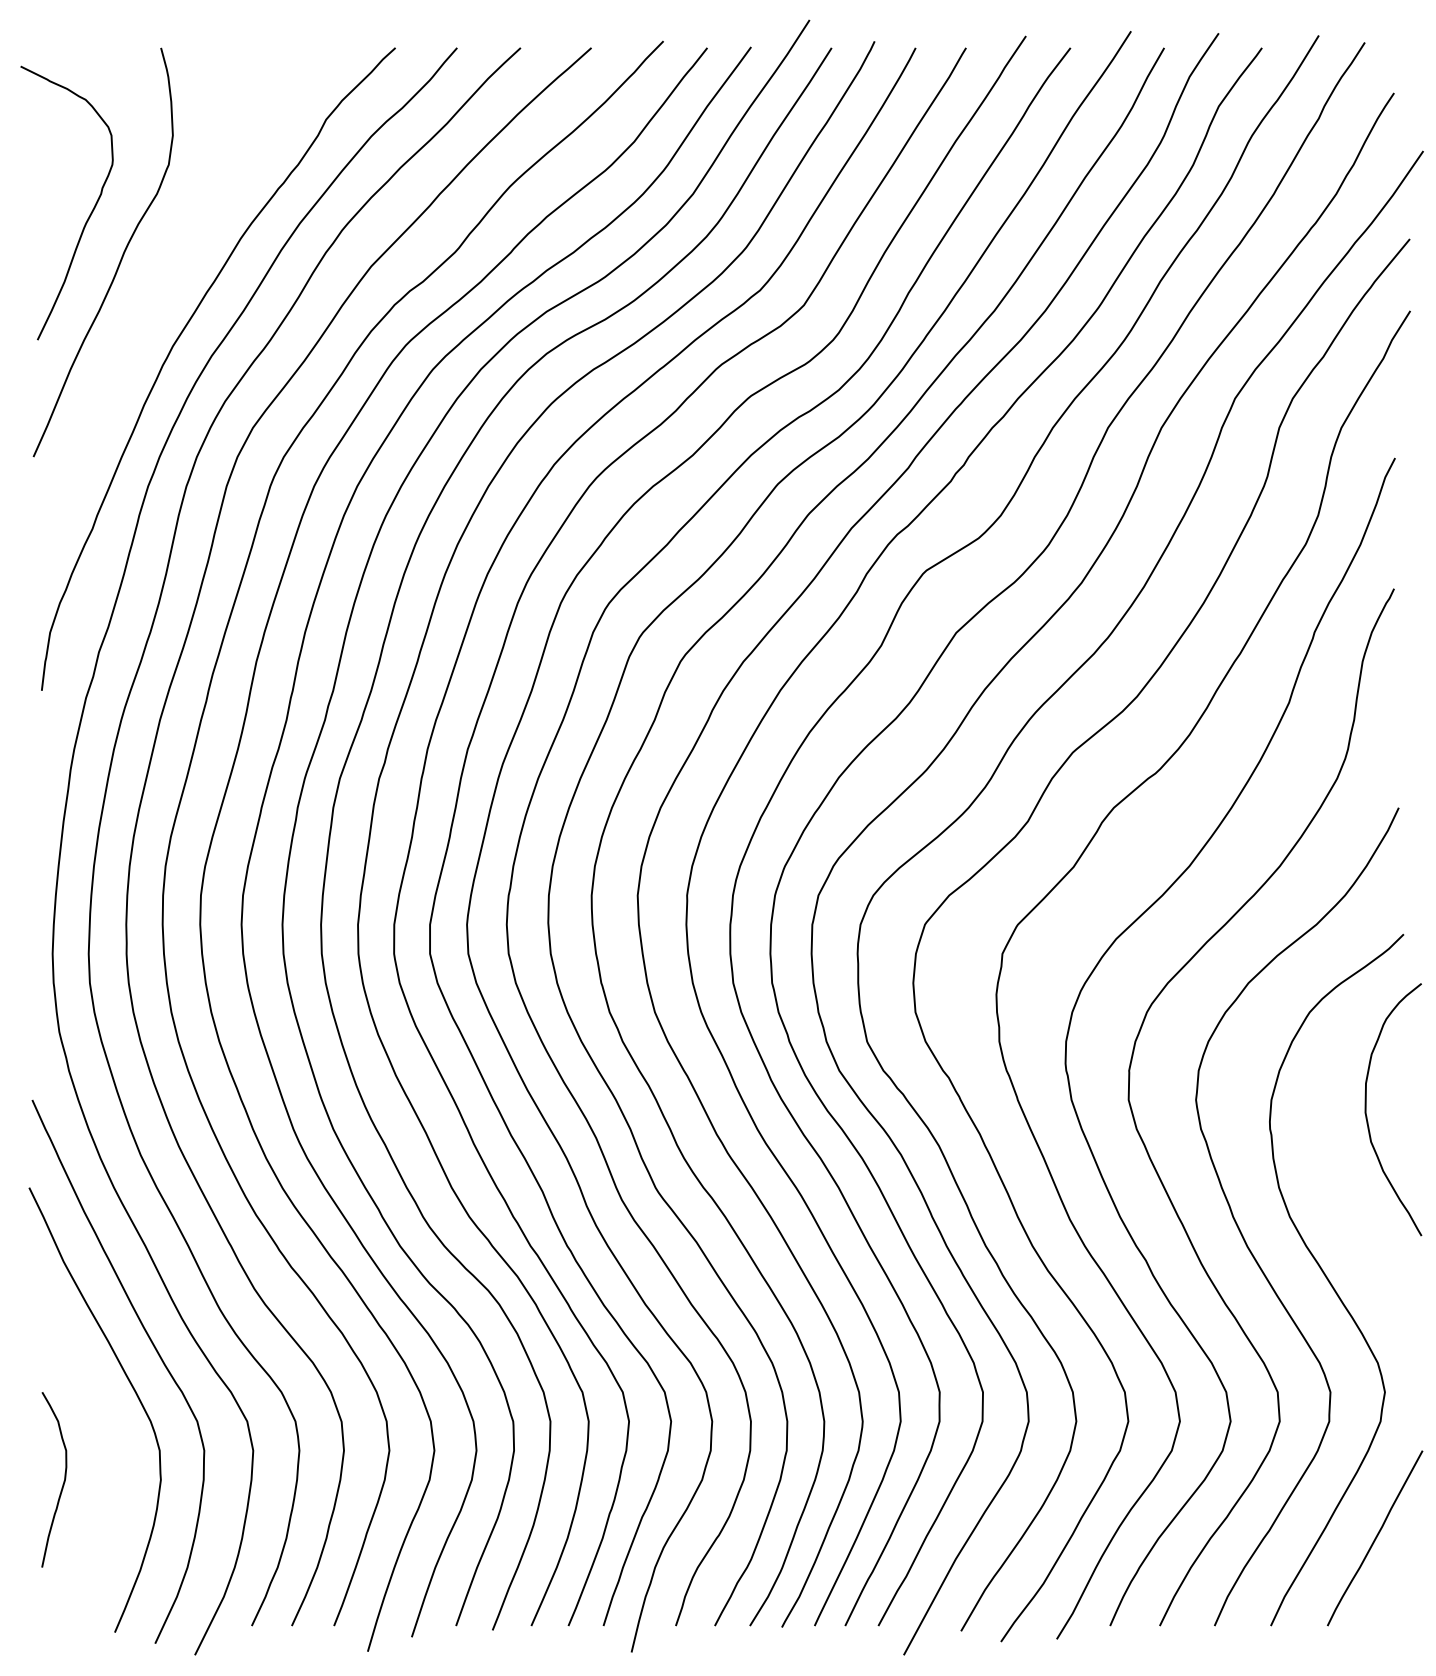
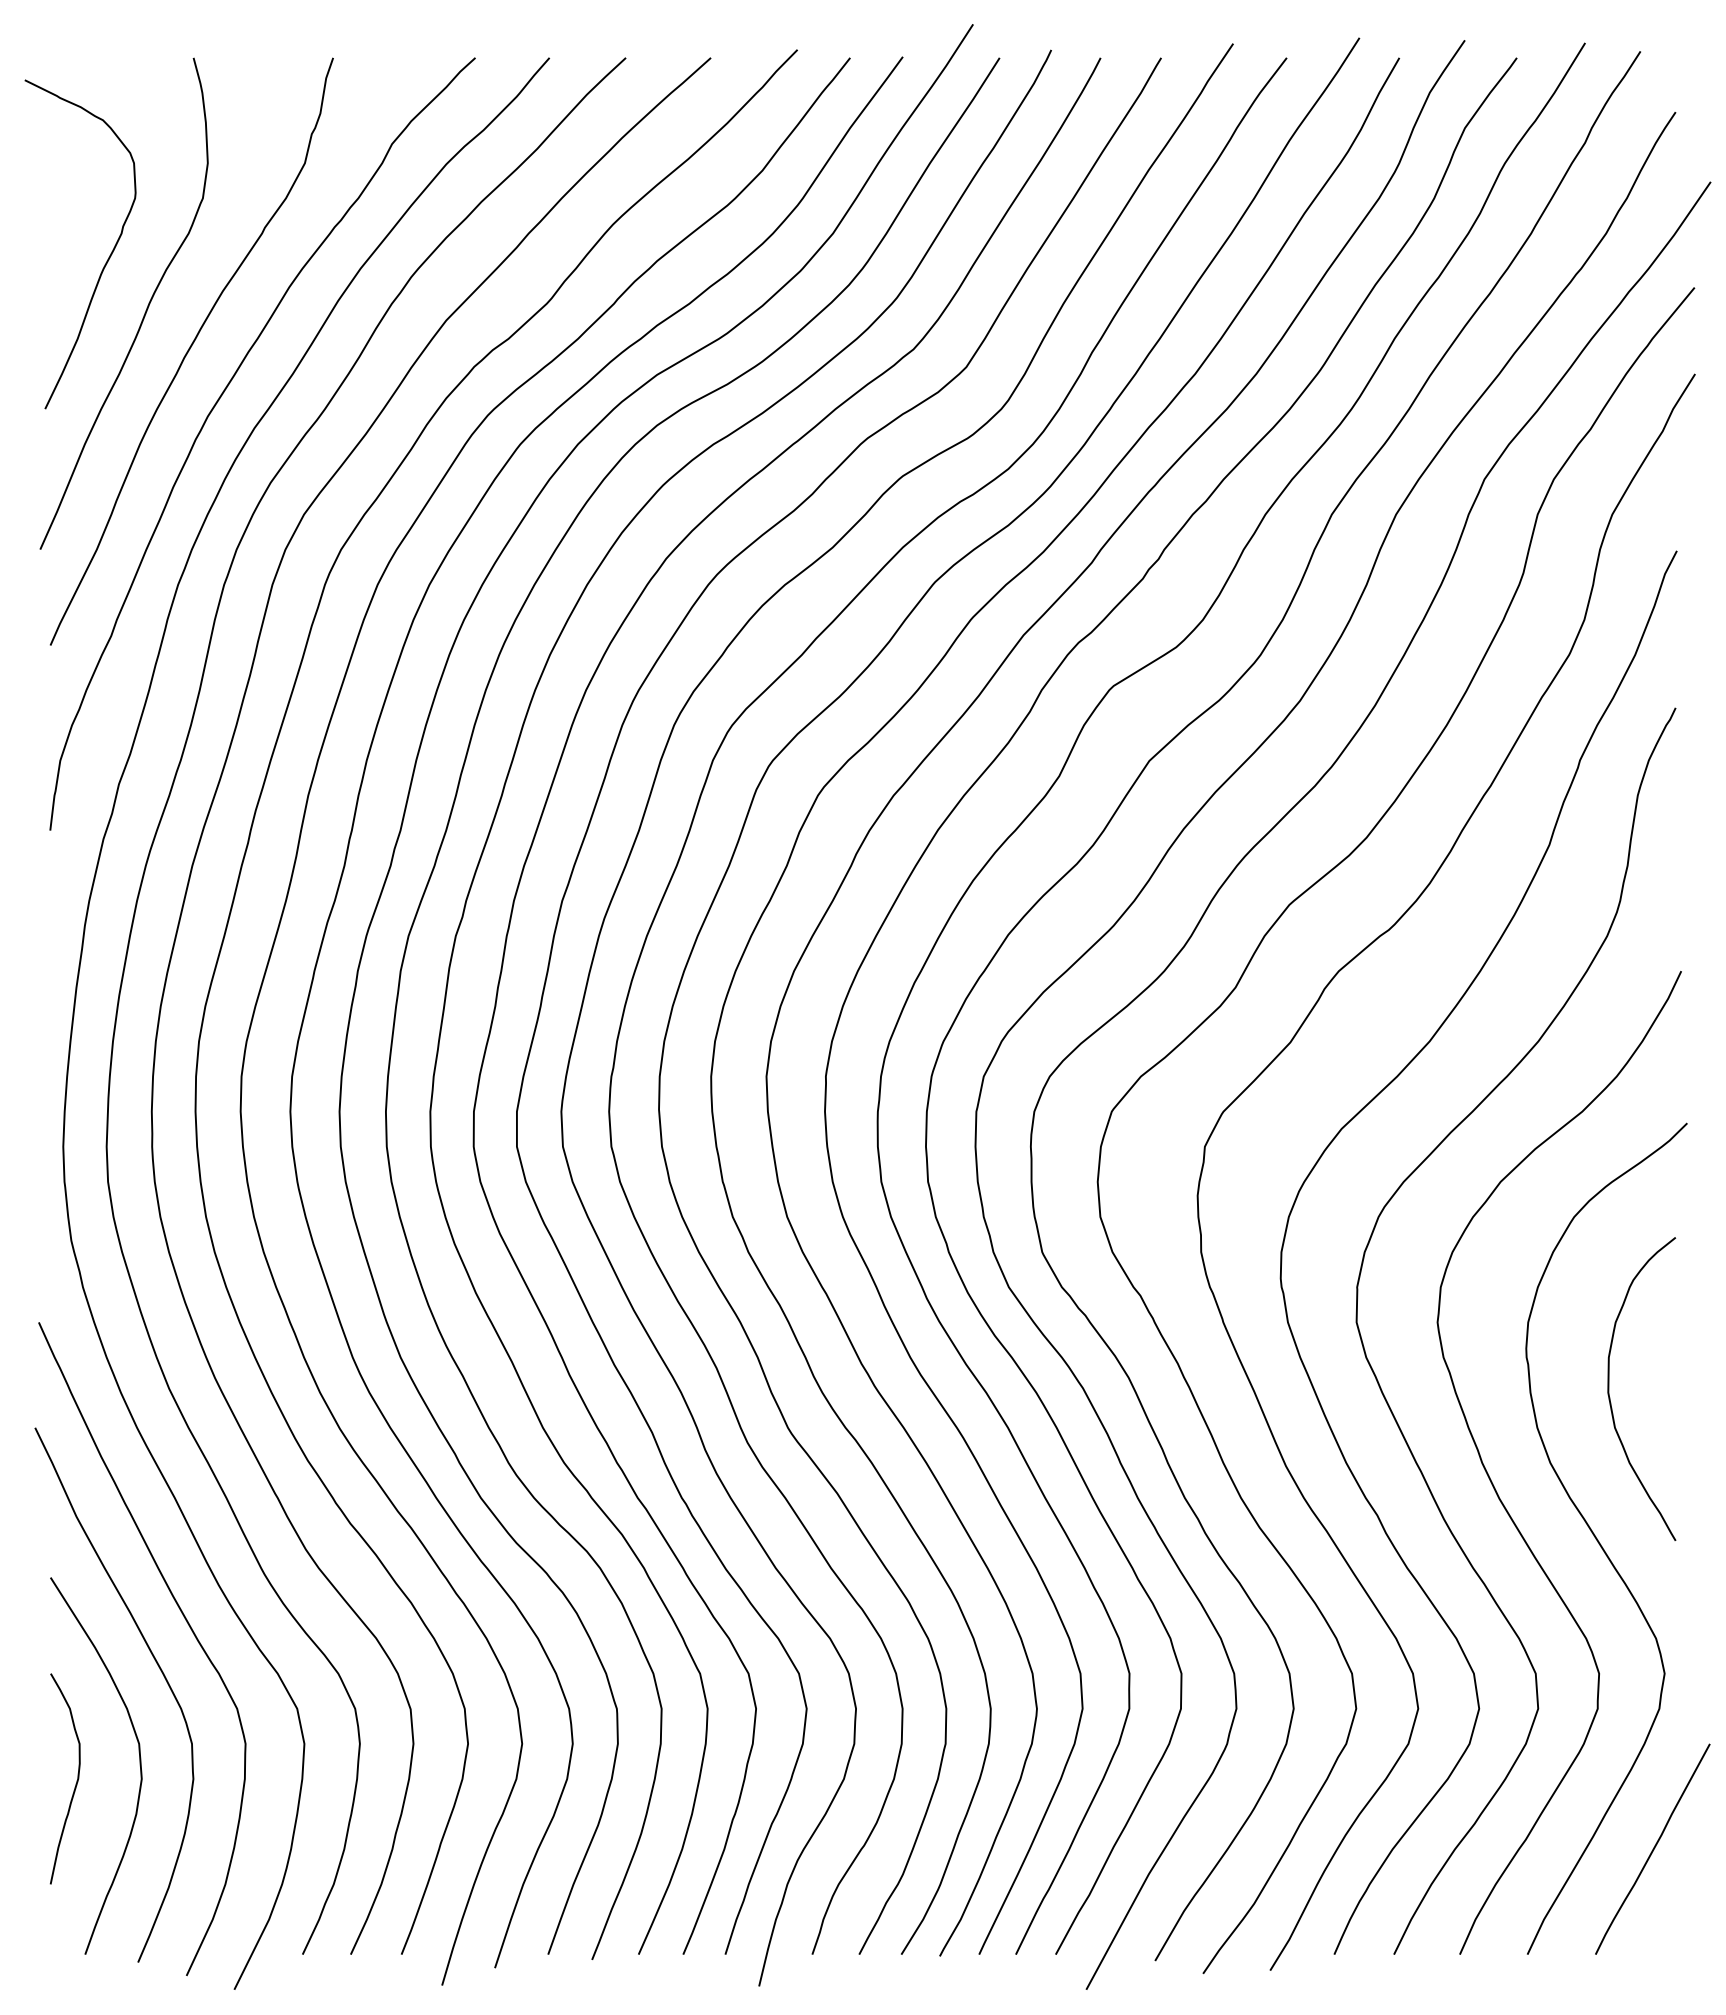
curve: (157, 292) -> (189, 351), added
curve: (1366, 1109) -> (1609, 1388), moved
curve: (116, 1468) -> (139, 1765), added

